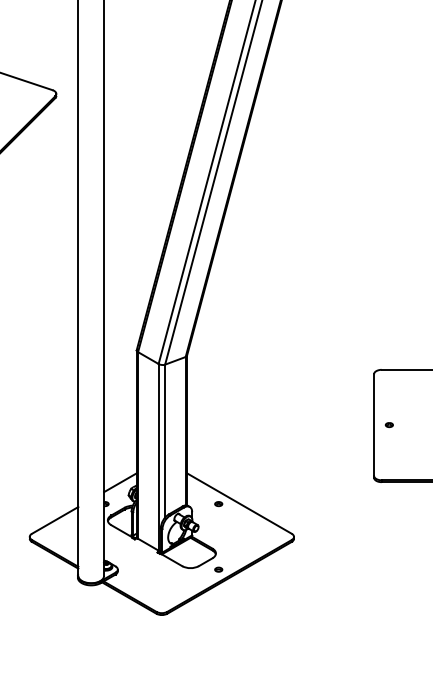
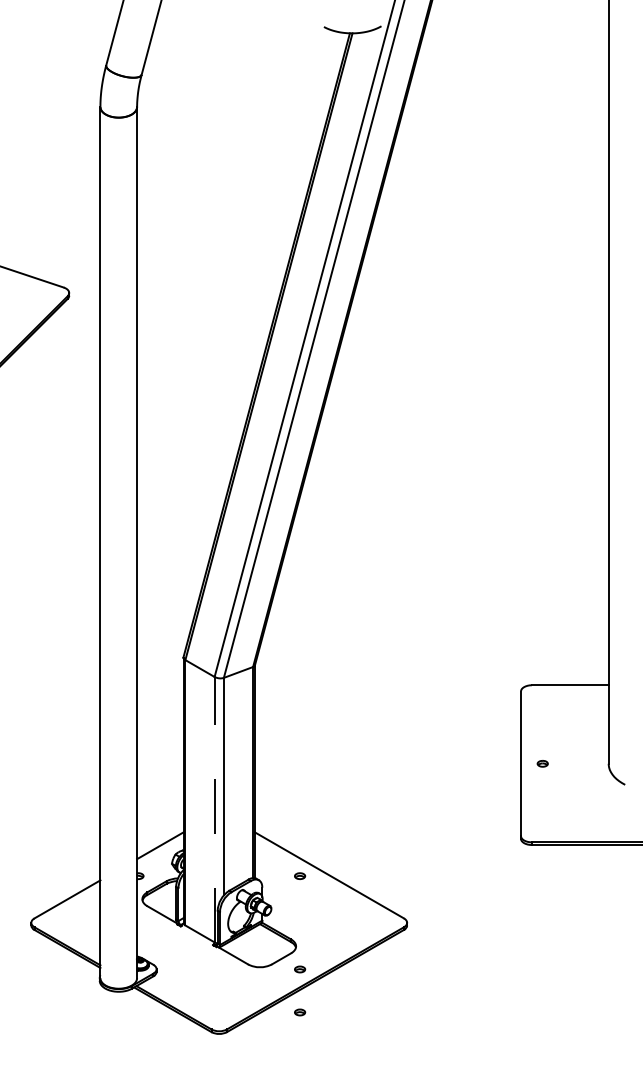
line: (158, 457) -> (214, 809), solid -> dashed
part: (219, 599) -> (300, 1012), added

